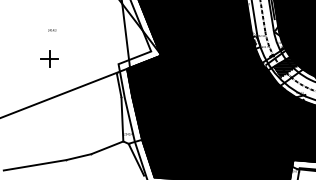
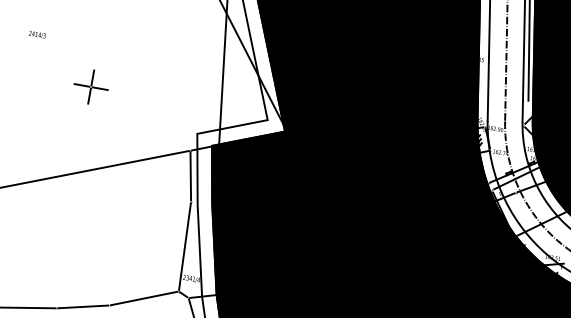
text: (52, 30) -> (37, 35), moved
part: (49, 58) -> (91, 86), moved
hatch: (285, 67) -> (532, 201), removed

